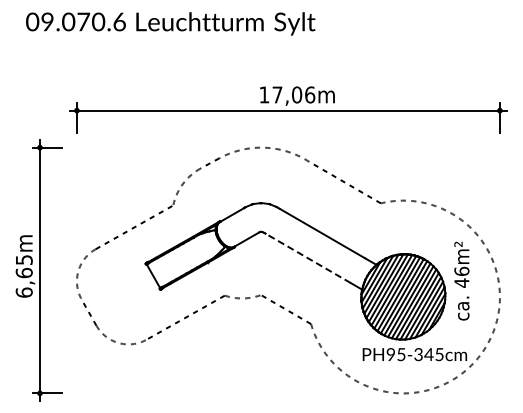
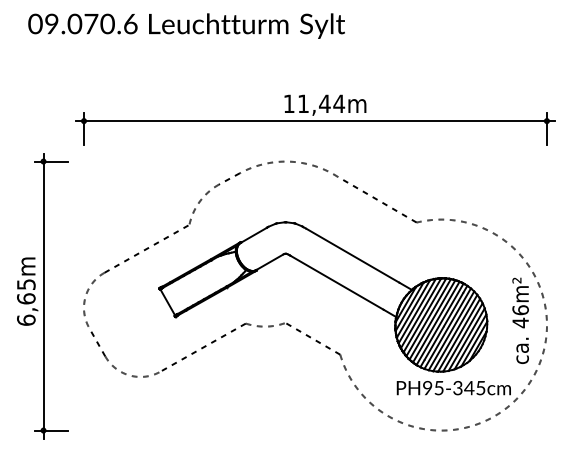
text: (293, 94) -> (321, 103), 17,06m -> 11,44m
line: (307, 258) -> (336, 282), dashed -> solid
text: (461, 280) -> (520, 320), moved

